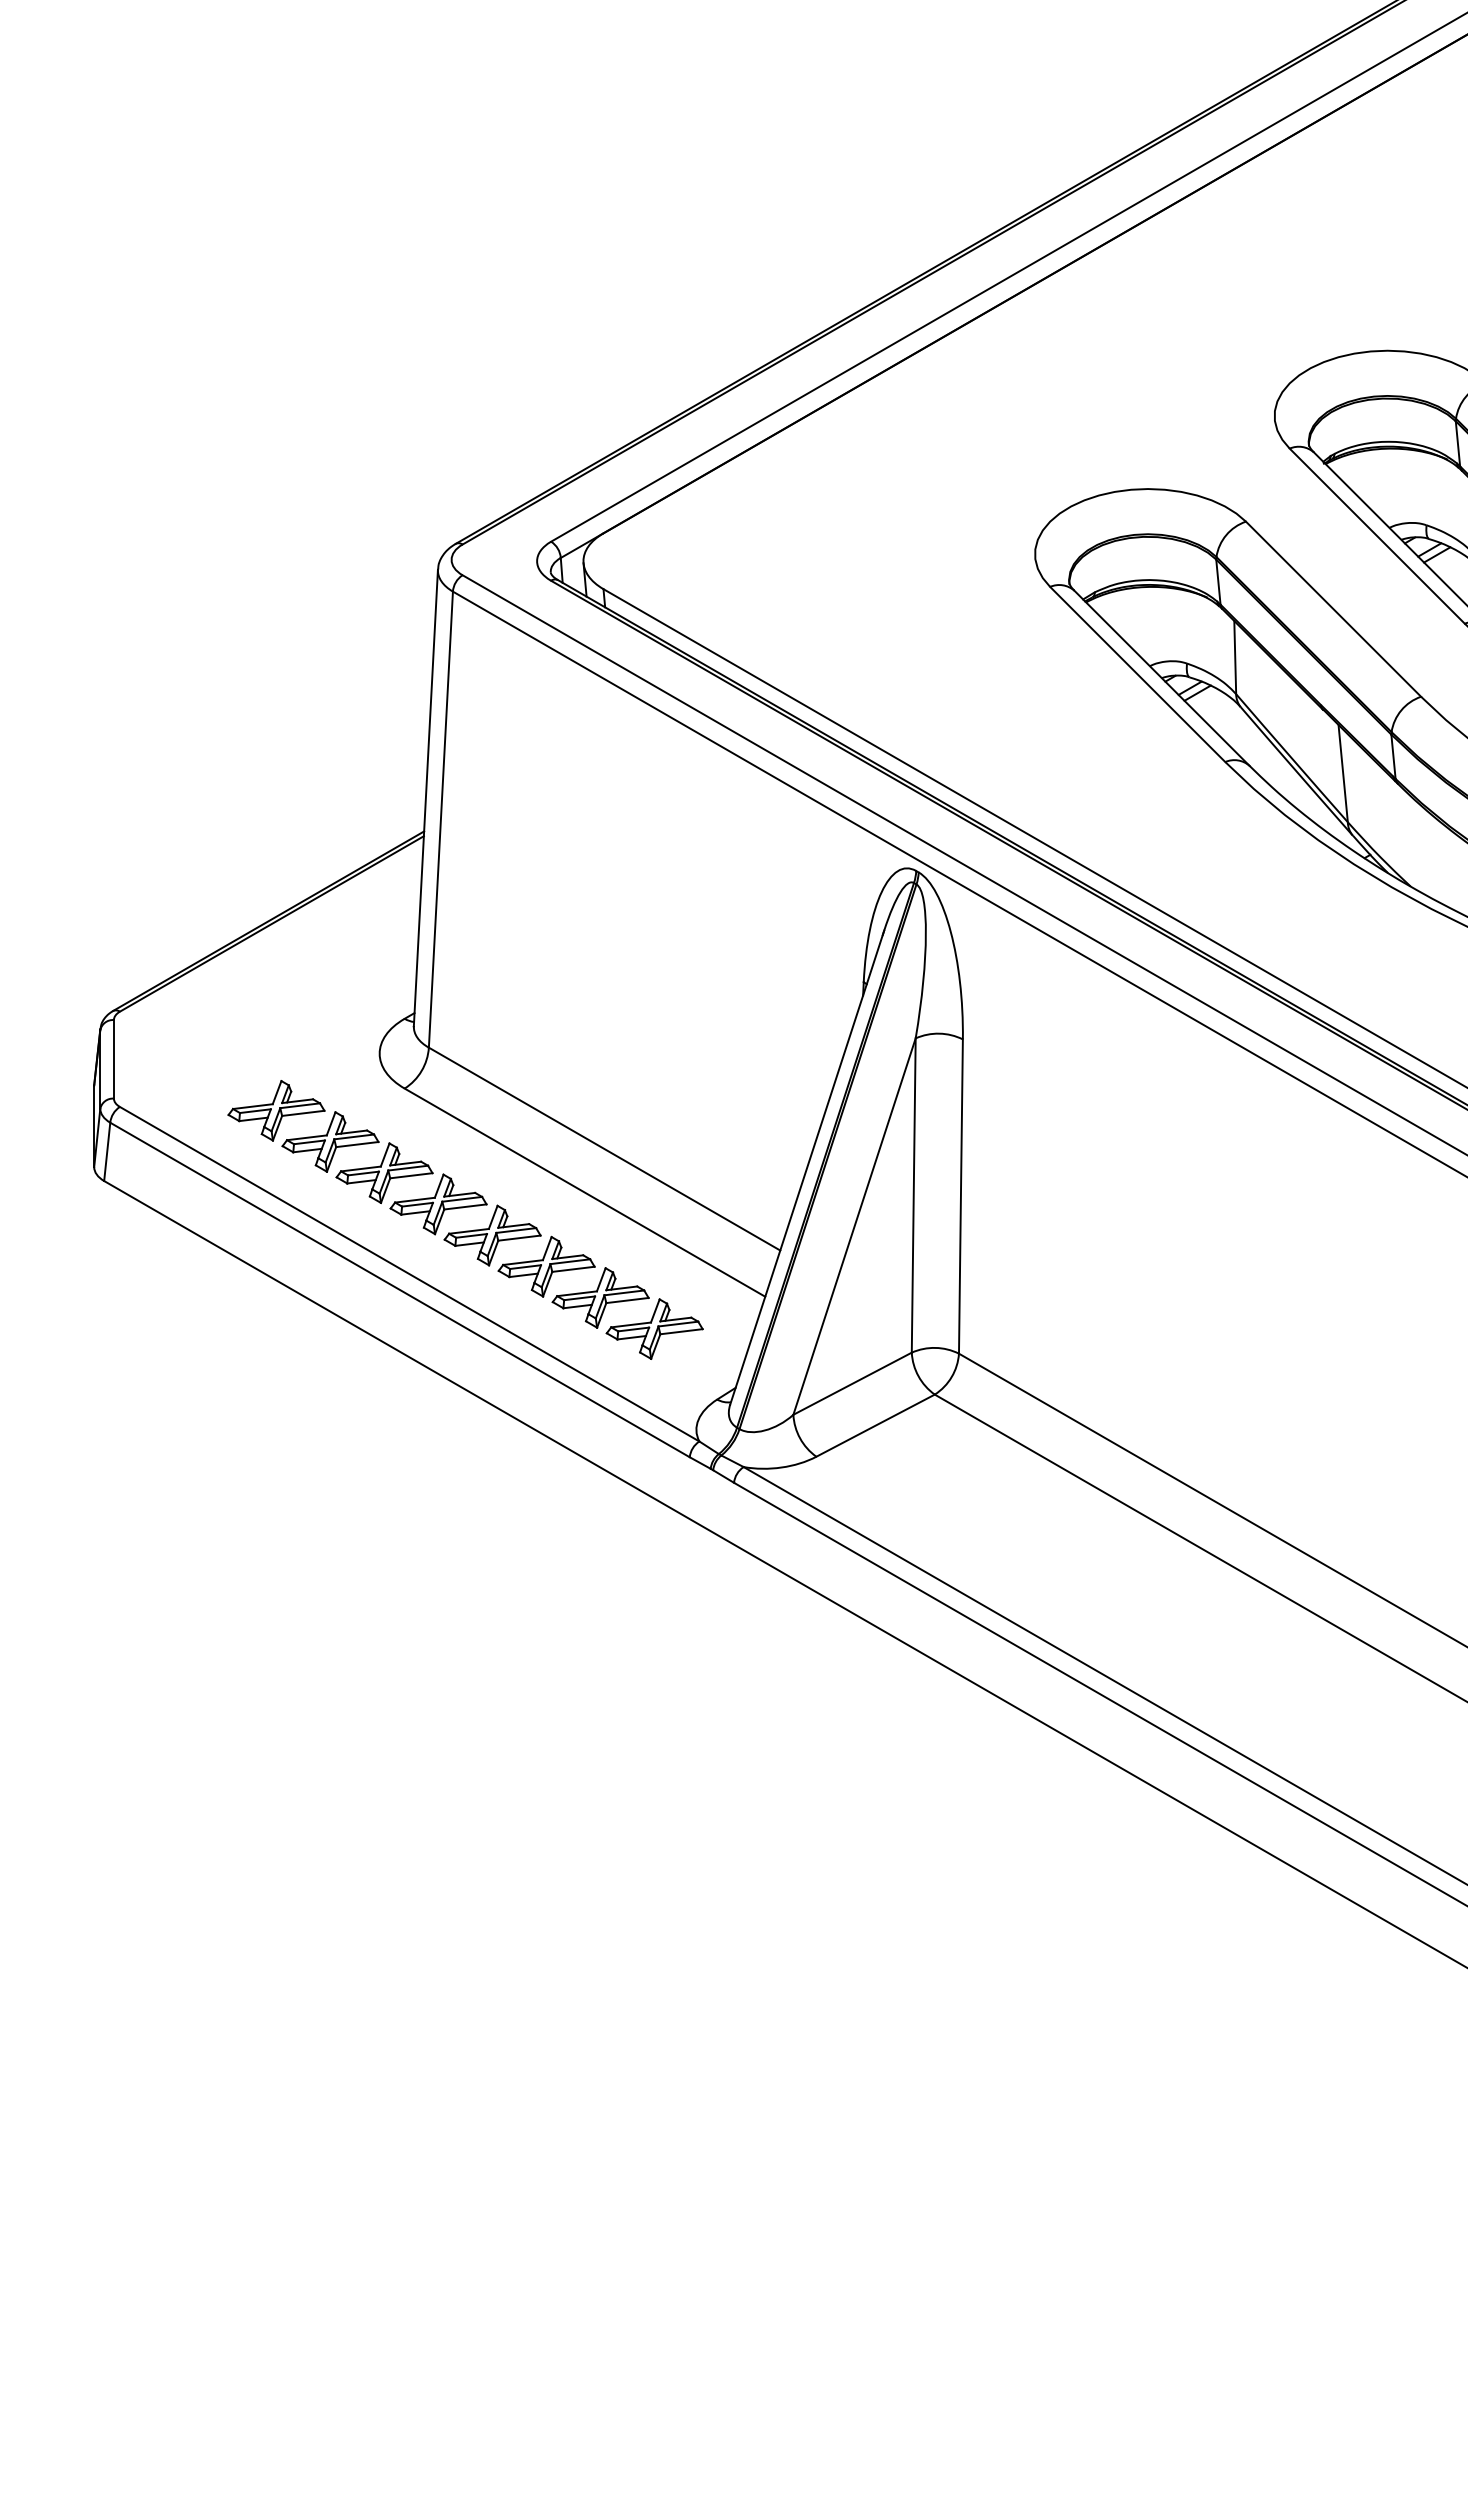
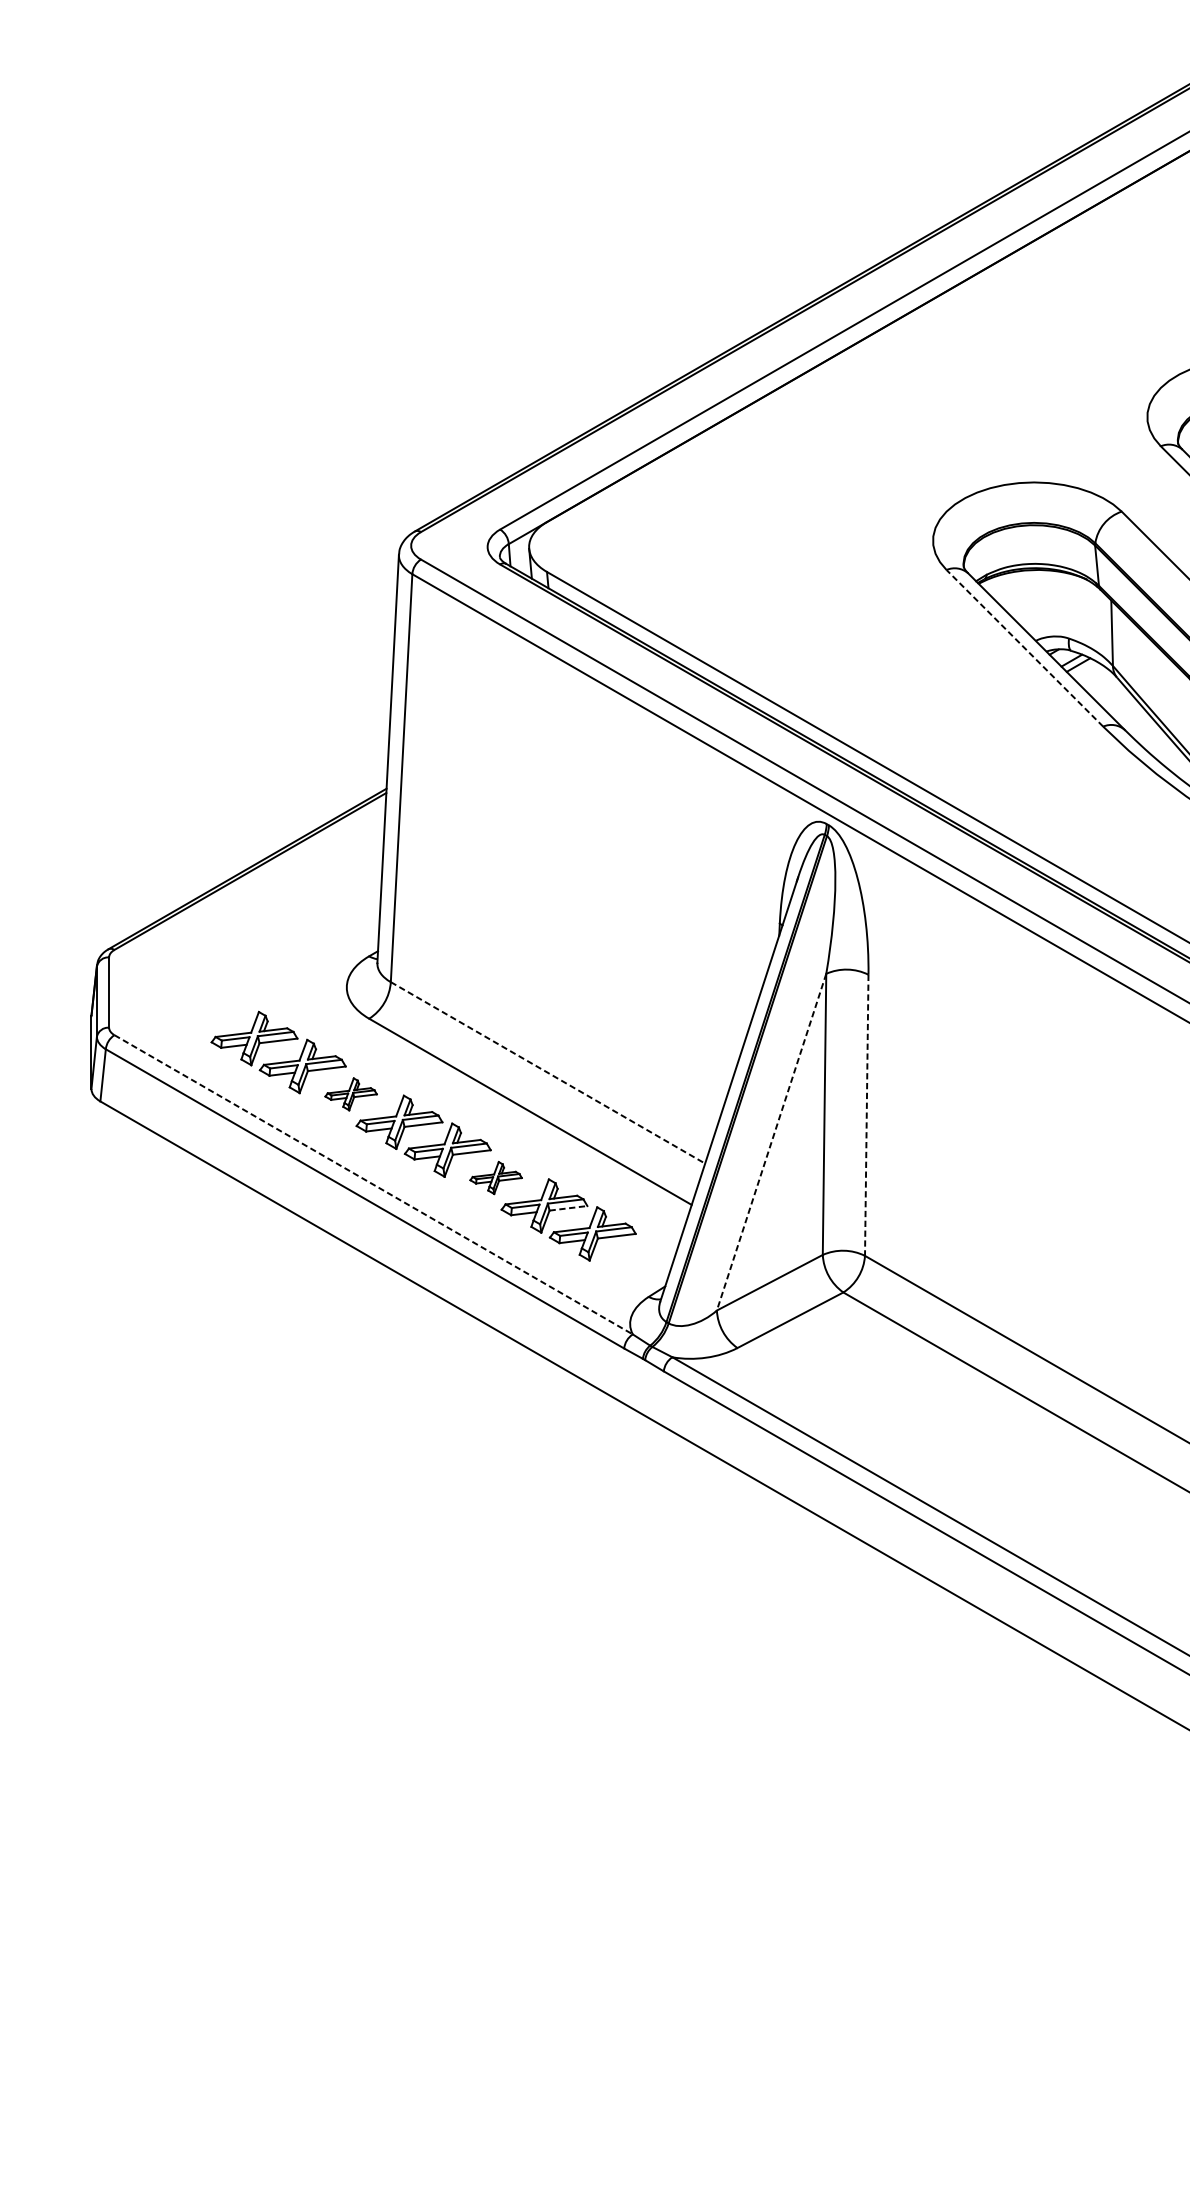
line: (1137, 674) -> (1024, 648), solid -> dashed
line: (604, 1149) -> (547, 1073), solid -> dashed
part: (384, 1172) -> (351, 1093), size x0.6
line: (960, 1197) -> (866, 1116), solid -> dashed
line: (854, 1226) -> (771, 1142), solid -> dashed
part: (546, 1266) -> (496, 1177), size x0.6
line: (409, 1274) -> (373, 1185), solid -> dashed
line: (627, 1300) -> (568, 1208), solid -> dashed

